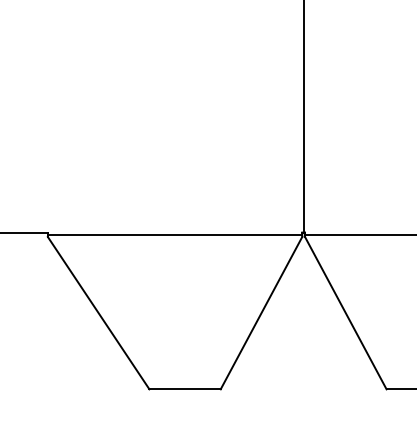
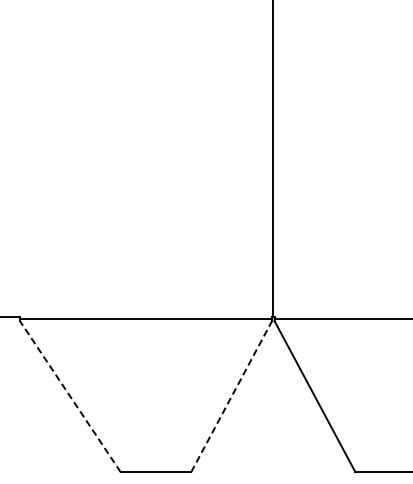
line: (98, 312) -> (70, 396), solid -> dashed
line: (261, 312) -> (231, 396), solid -> dashed

